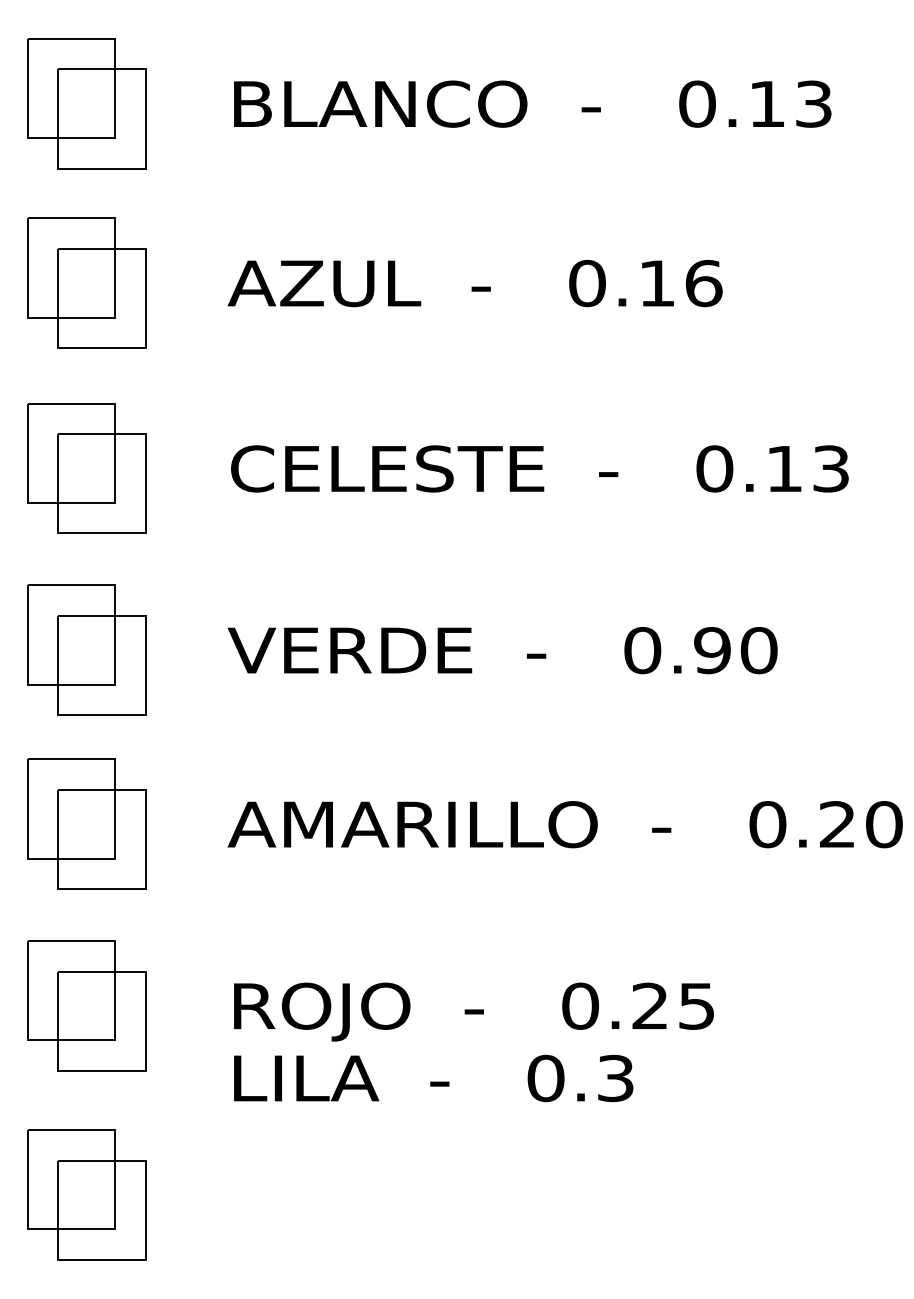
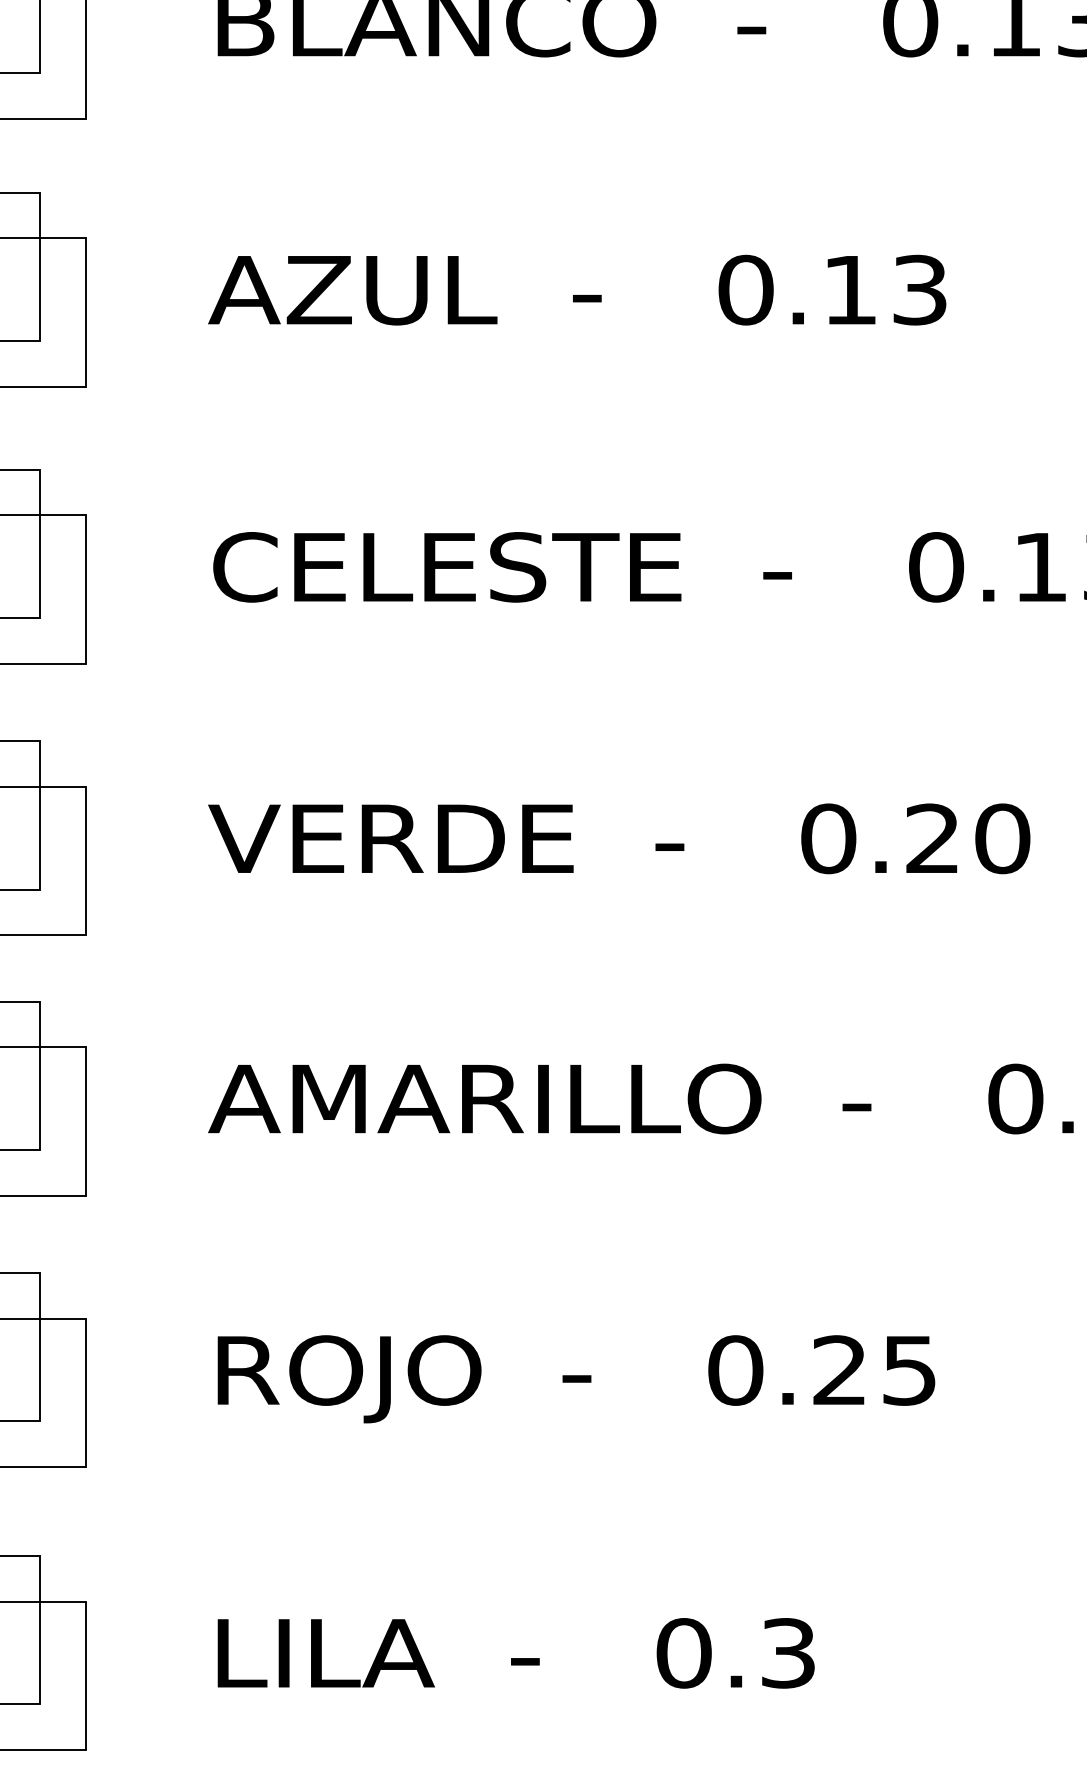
text: (703, 283) -> (919, 290), 0.16 -> 0.13
text: (712, 650) -> (932, 838), 0.90 -> 0.20
text: (433, 1078) -> (515, 1653), moved

